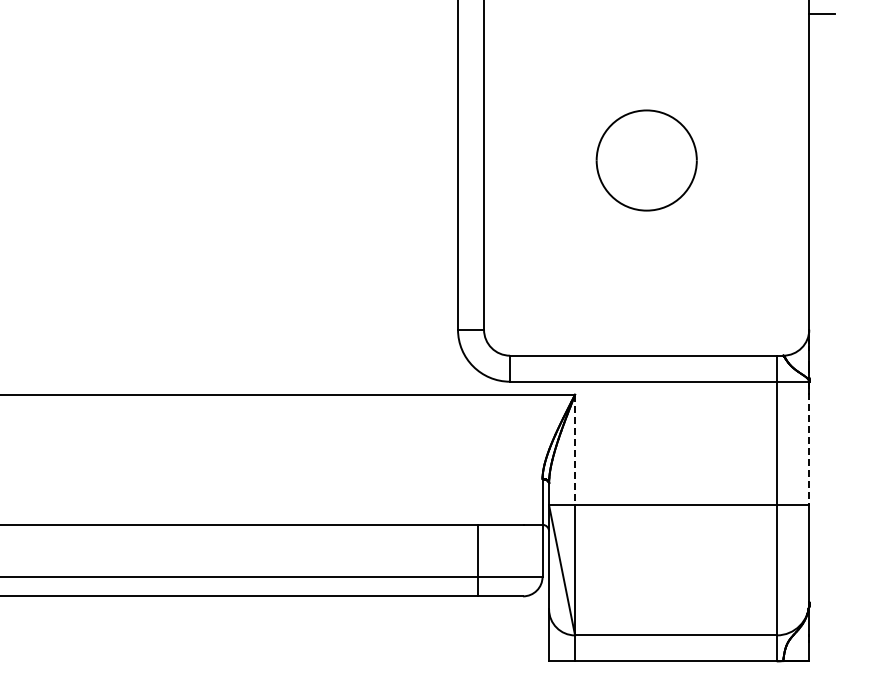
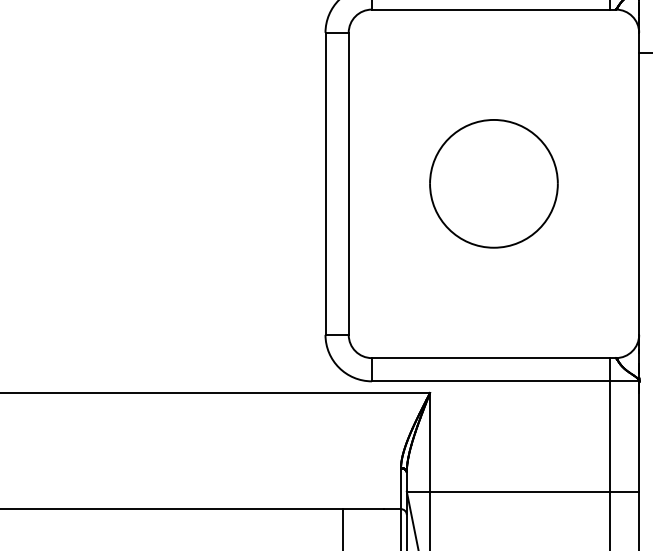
part: (646, 160) -> (493, 183), size x1.43
line: (809, 443) -> (639, 436), dashed -> solid
line: (575, 450) -> (430, 442), dashed -> solid

